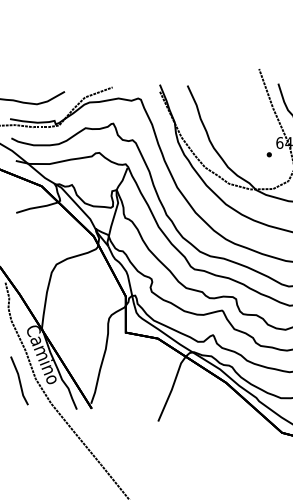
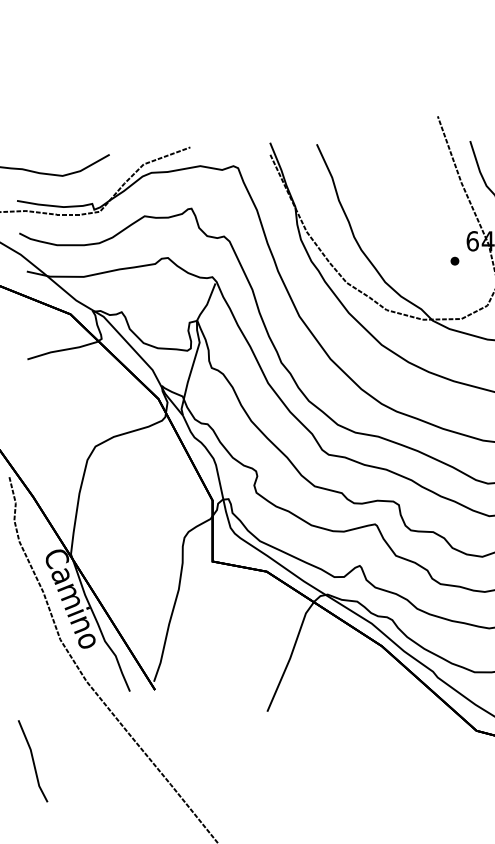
line: (19, 380) -> (32, 760), moved

